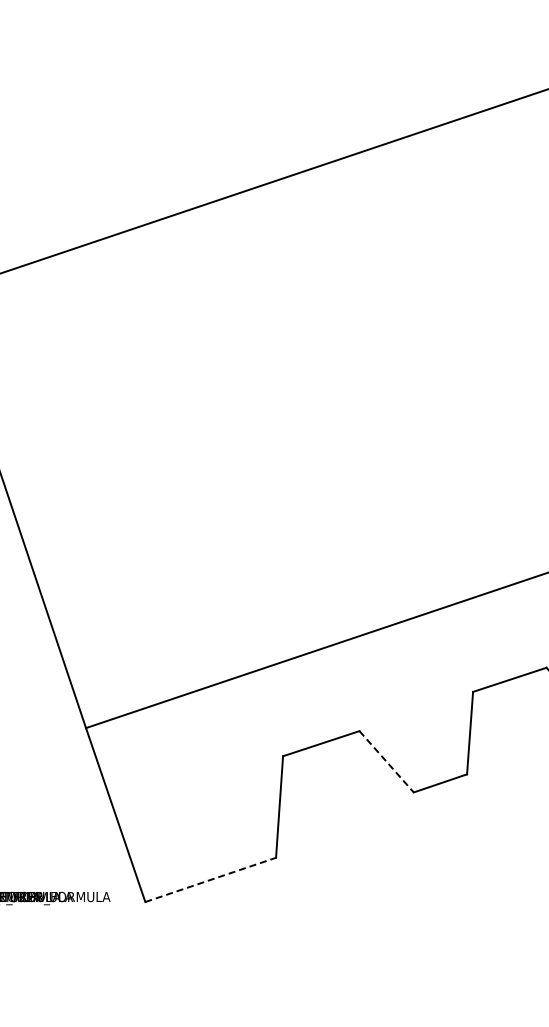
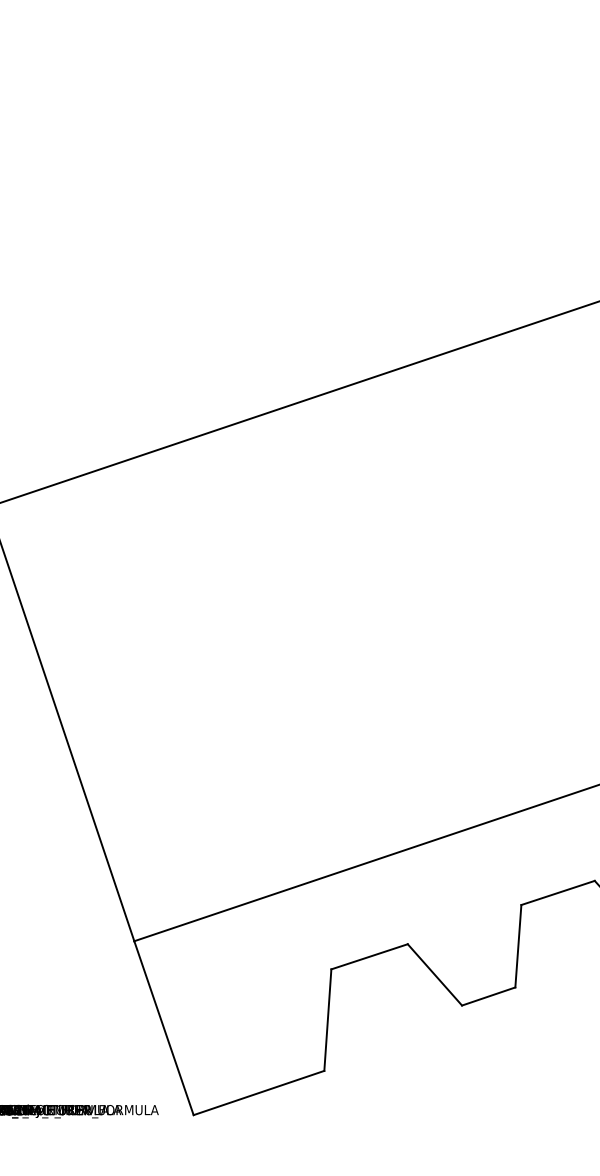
line: (386, 761) -> (434, 974), dashed -> solid
line: (210, 880) -> (258, 1093), dashed -> solid

